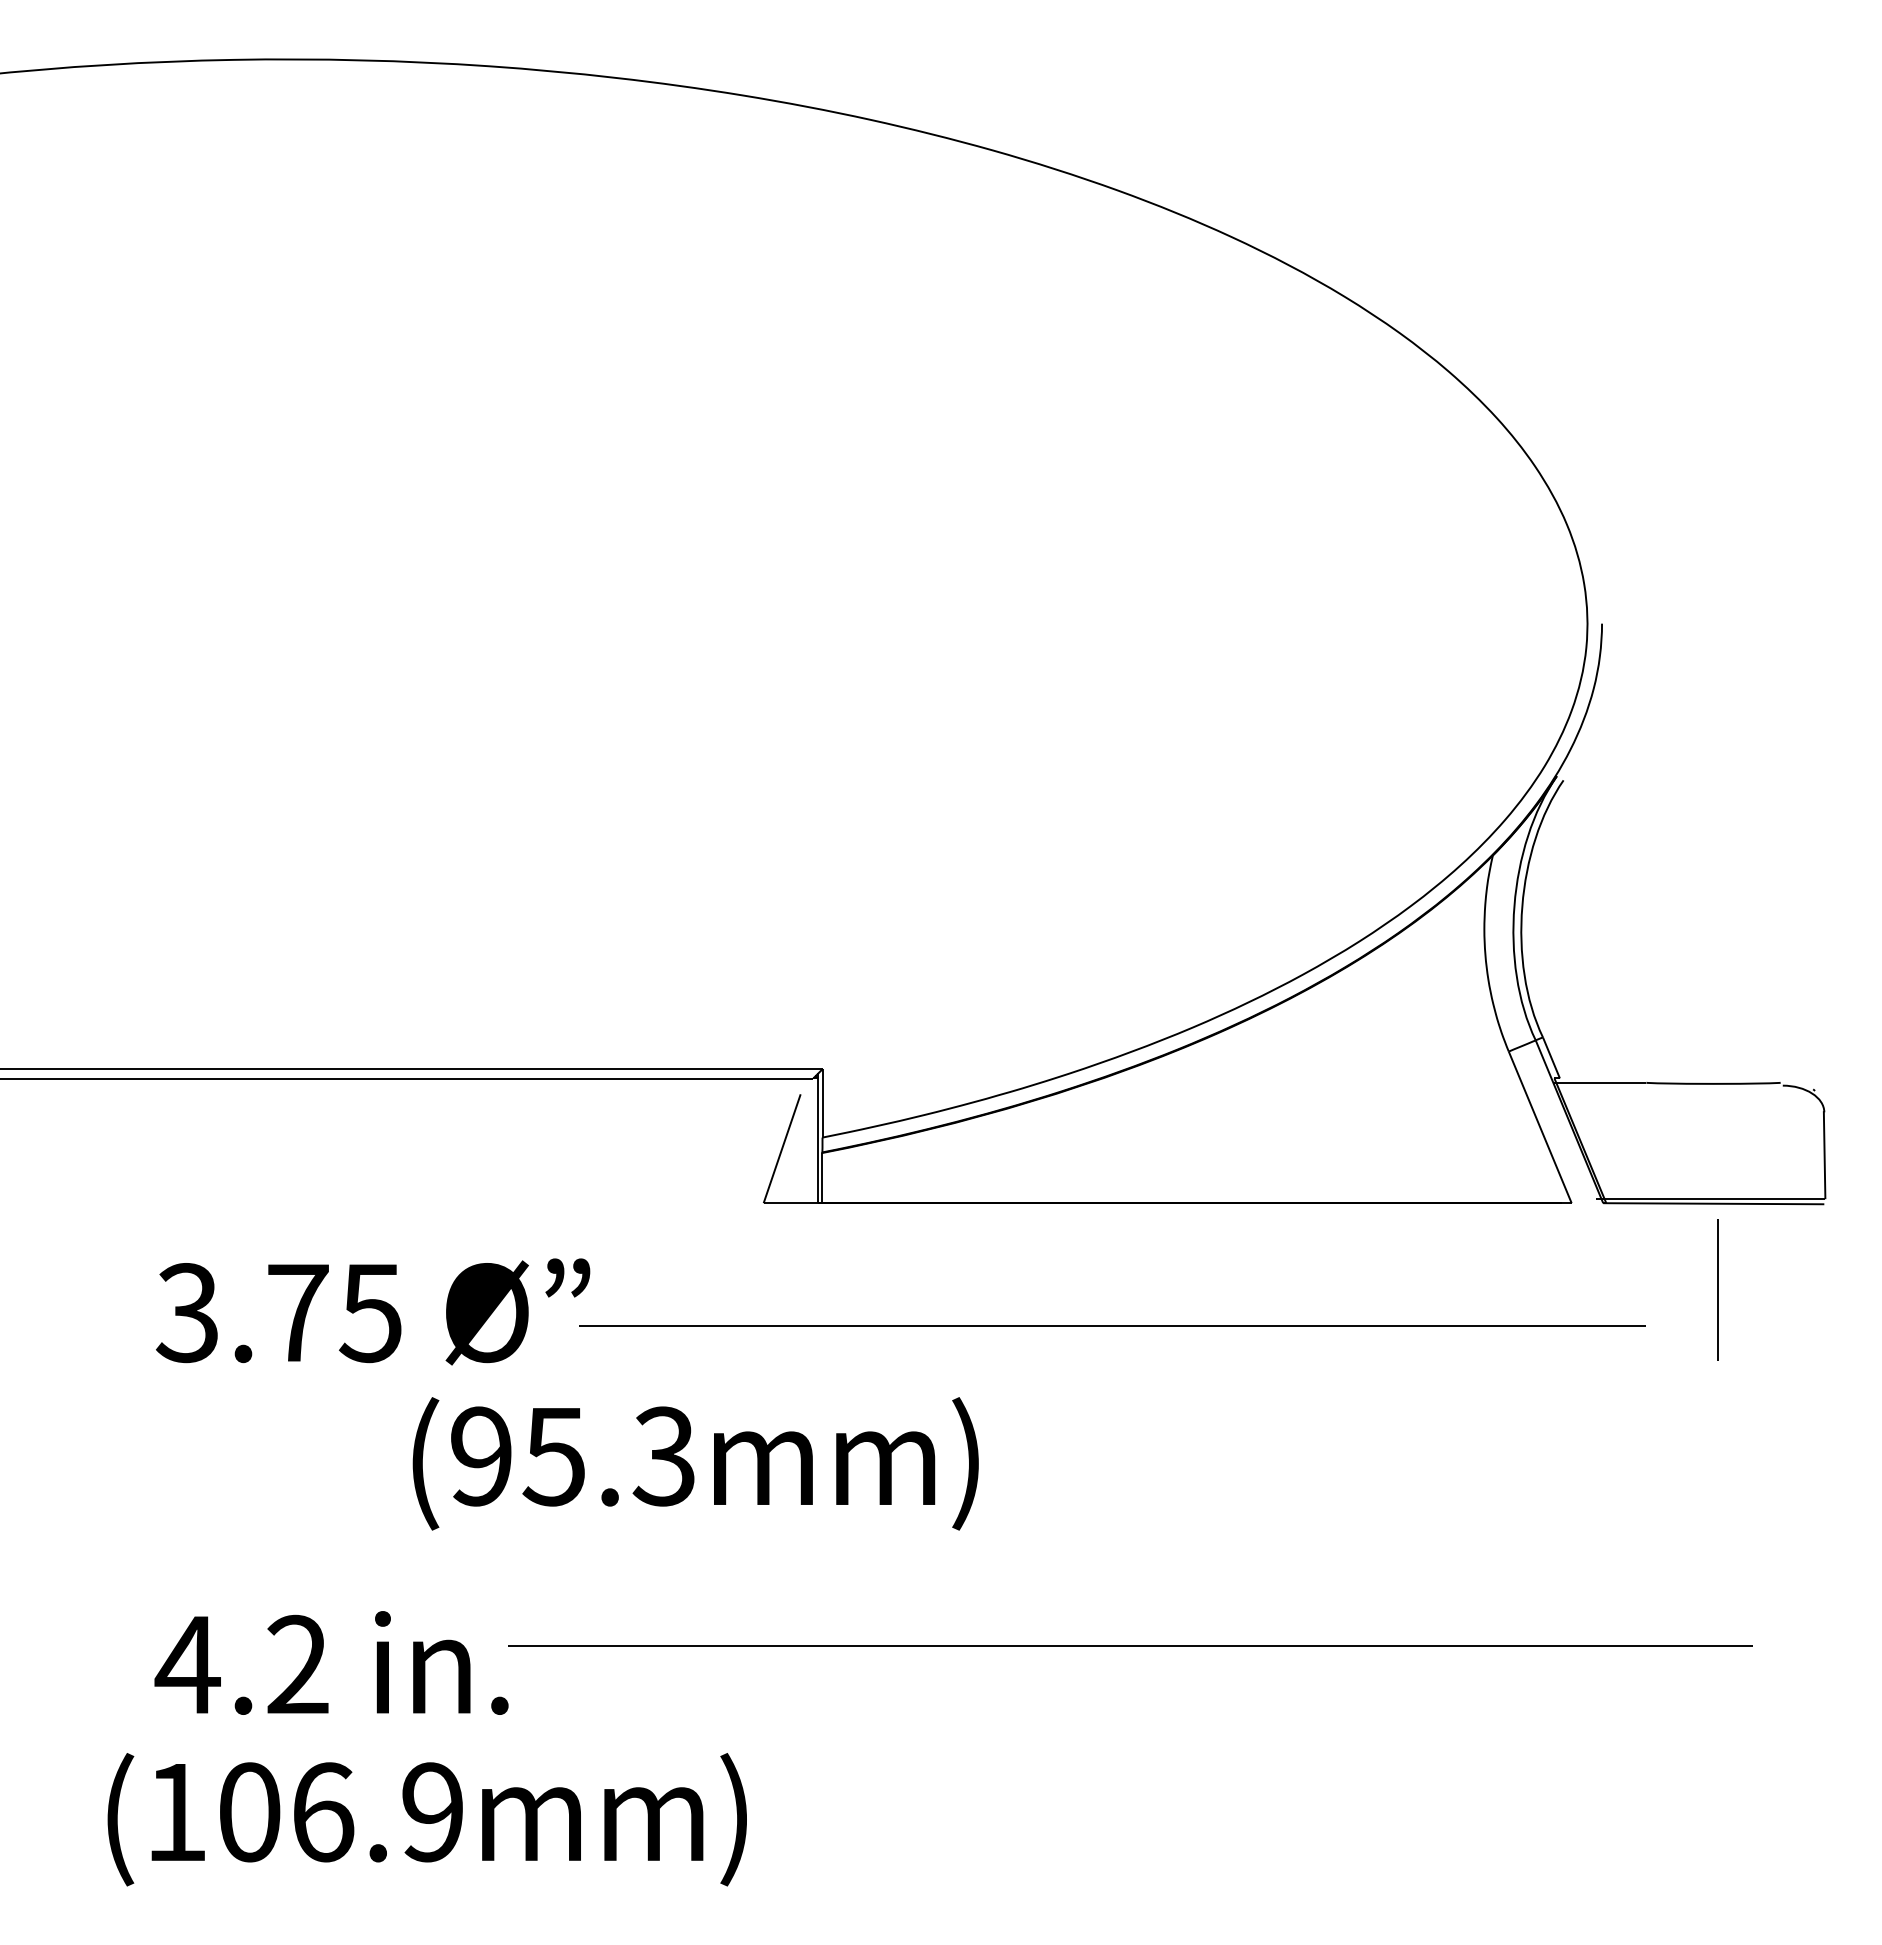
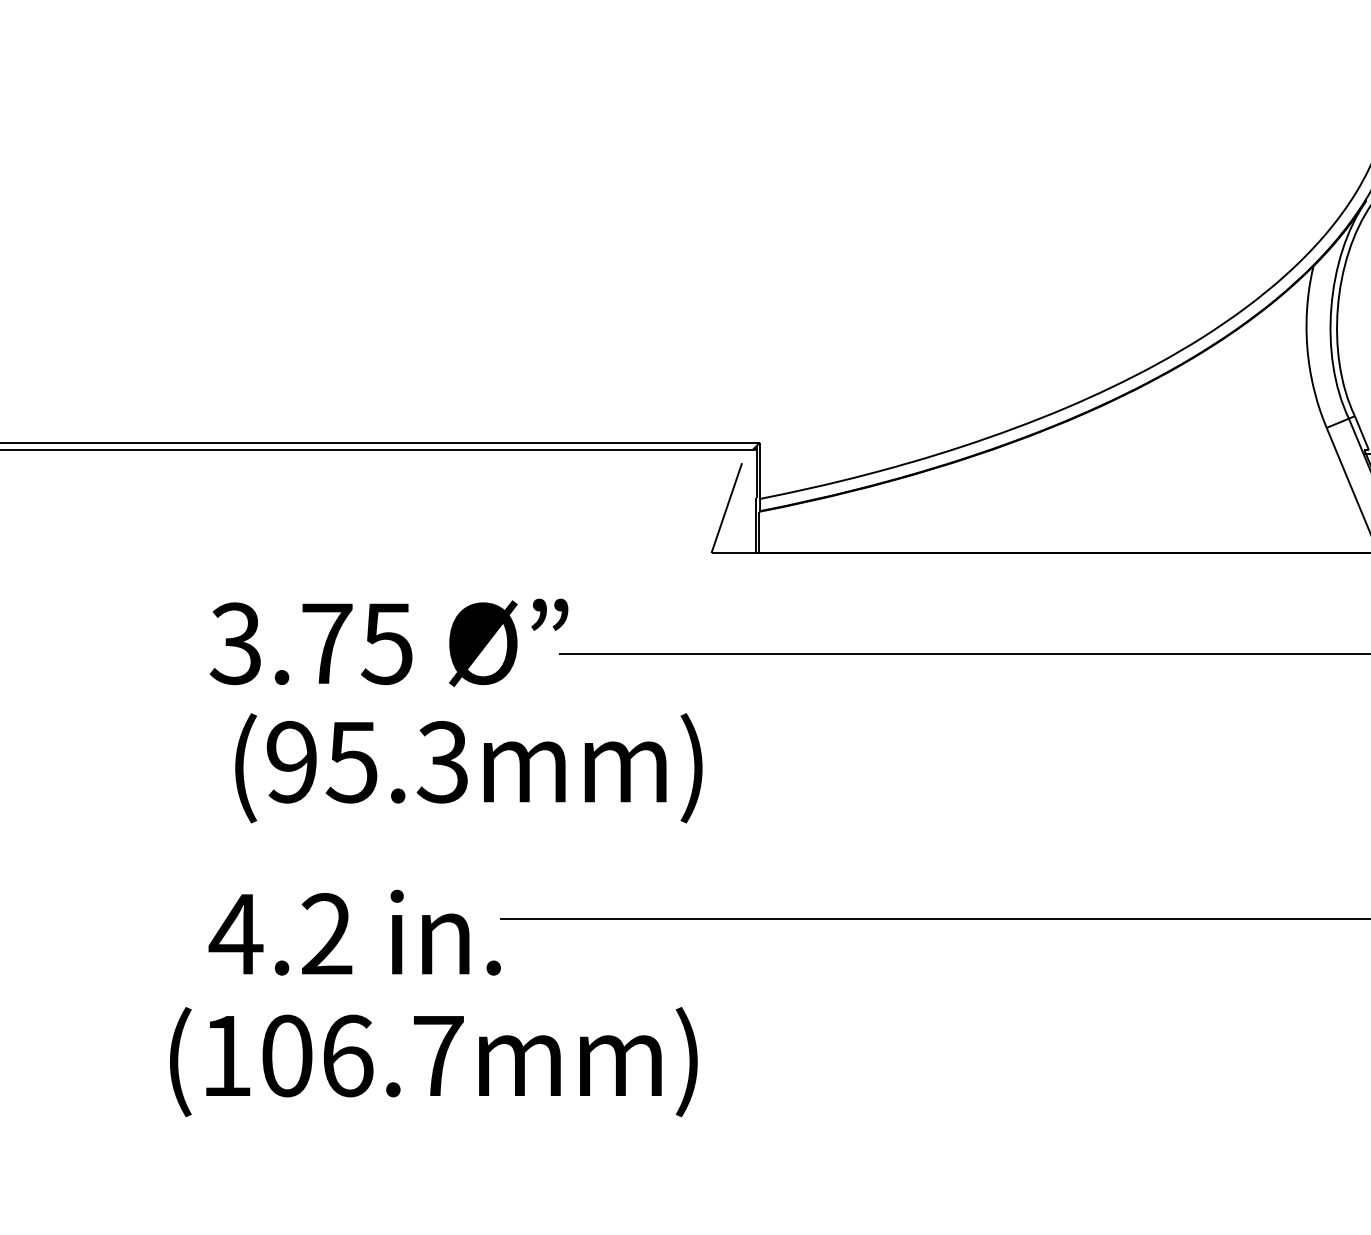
text: (695, 1463) -> (468, 767), moved
text: (432, 1812) -> (438, 1056), (106.9mm) -> (106.7mm)

